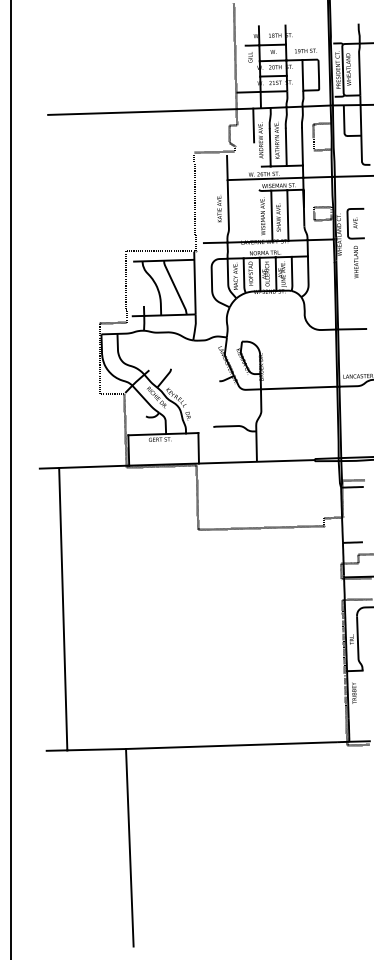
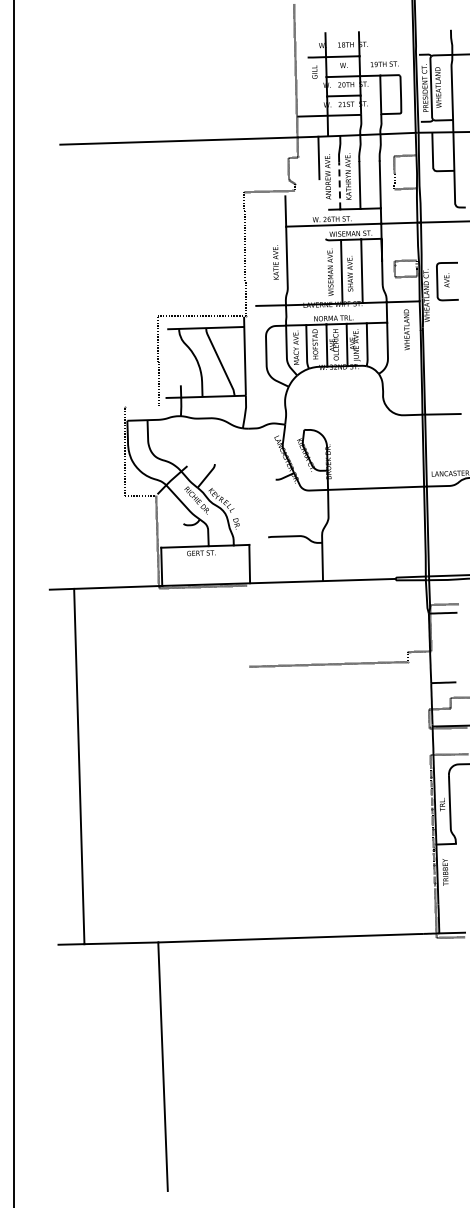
line: (270, 147) -> (339, 185), solid -> dashed
text: (355, 261) -> (406, 329), moved
line: (113, 323) -> (142, 406), removed
line: (197, 497) -> (248, 625), removed

